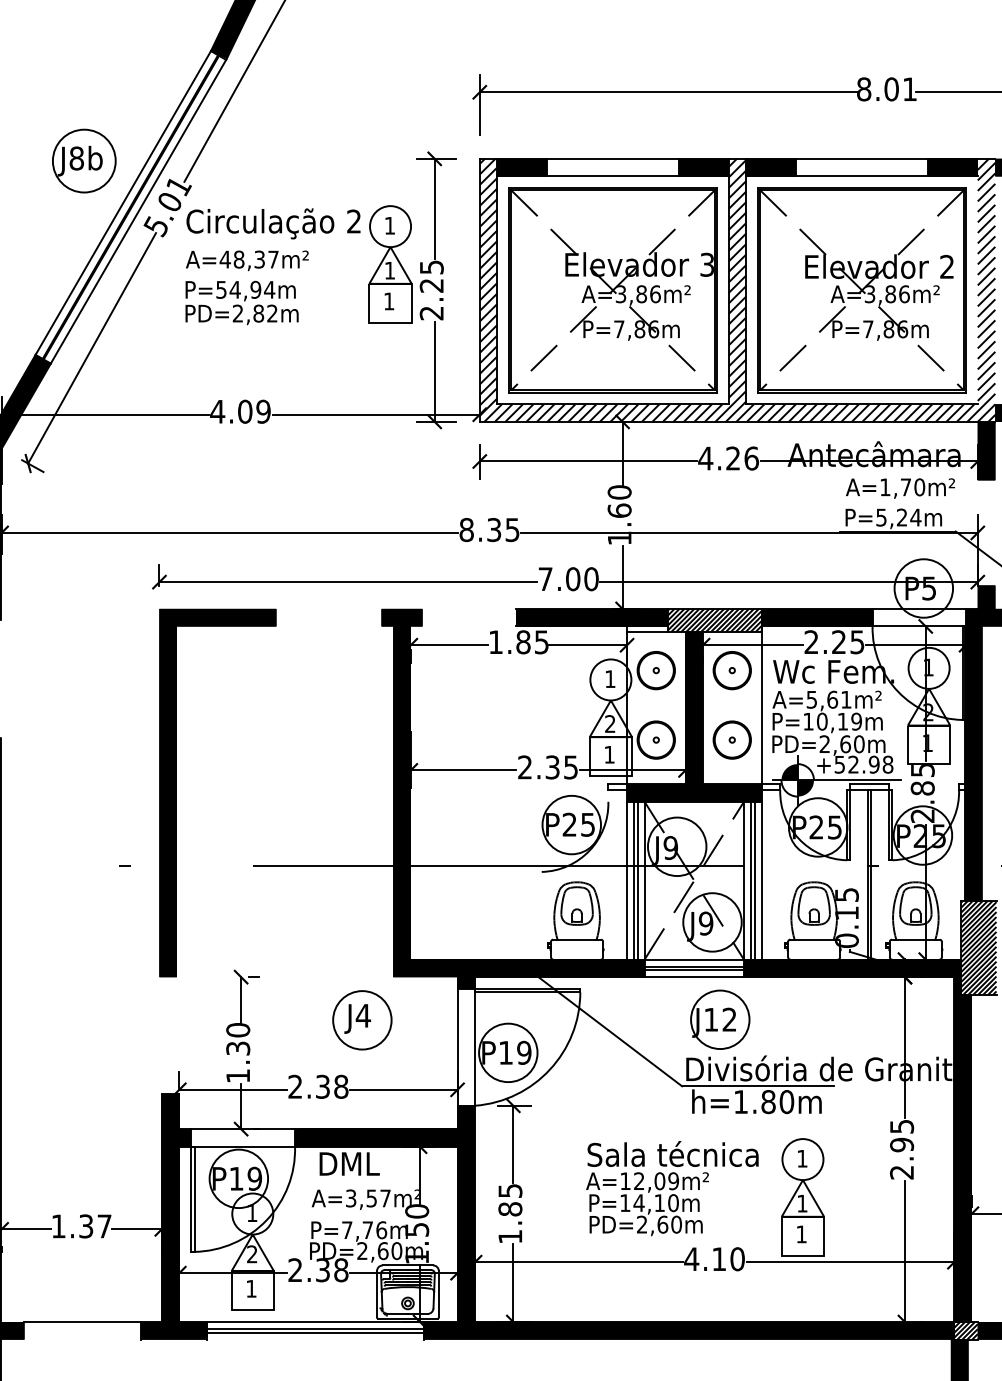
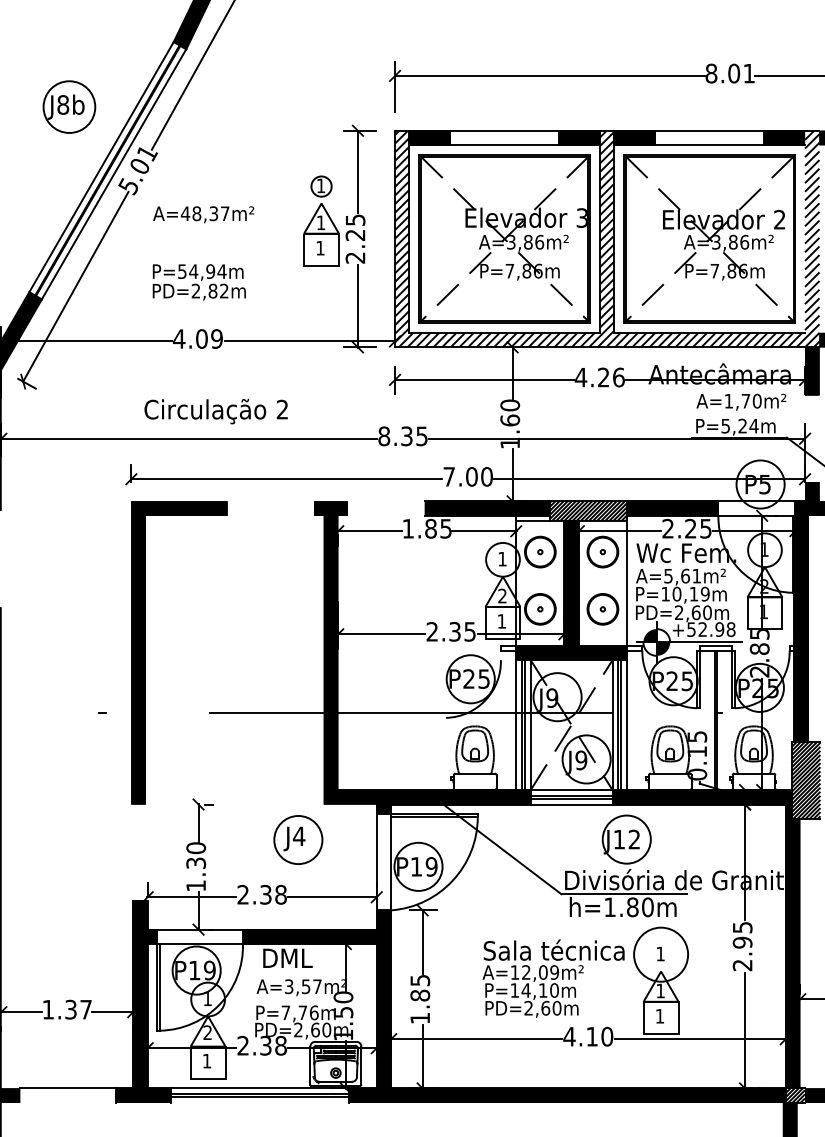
part: (84, 160) -> (69, 106), moved
text: (273, 223) -> (216, 411), moved
circle: (390, 226) -> (321, 186), size x0.6
text: (241, 302) -> (198, 281), moved
part: (720, 1019) -> (626, 839), moved
circle: (802, 1159) -> (660, 954), size x1.6

